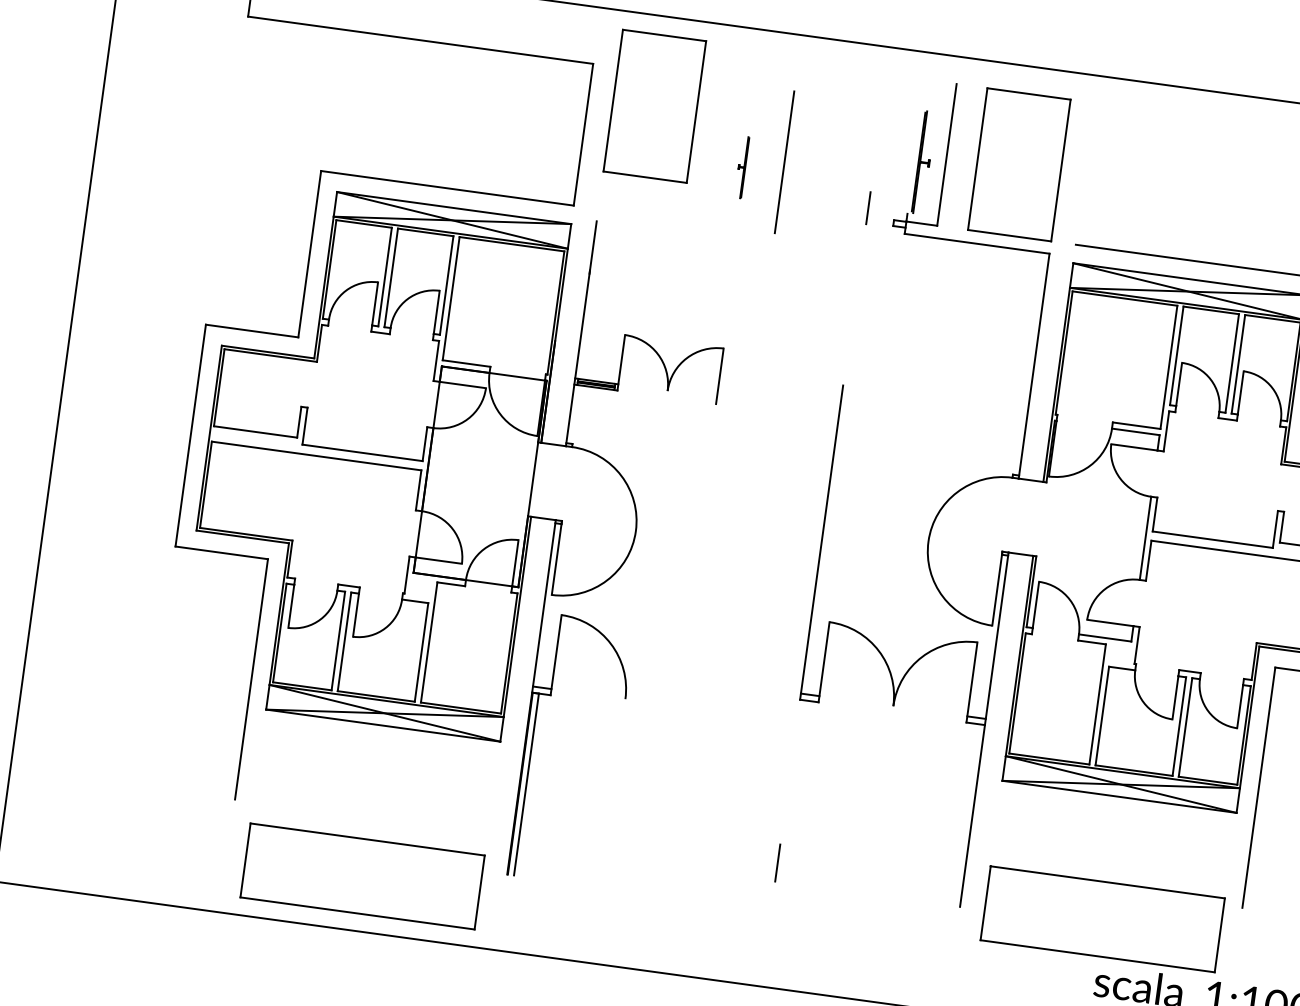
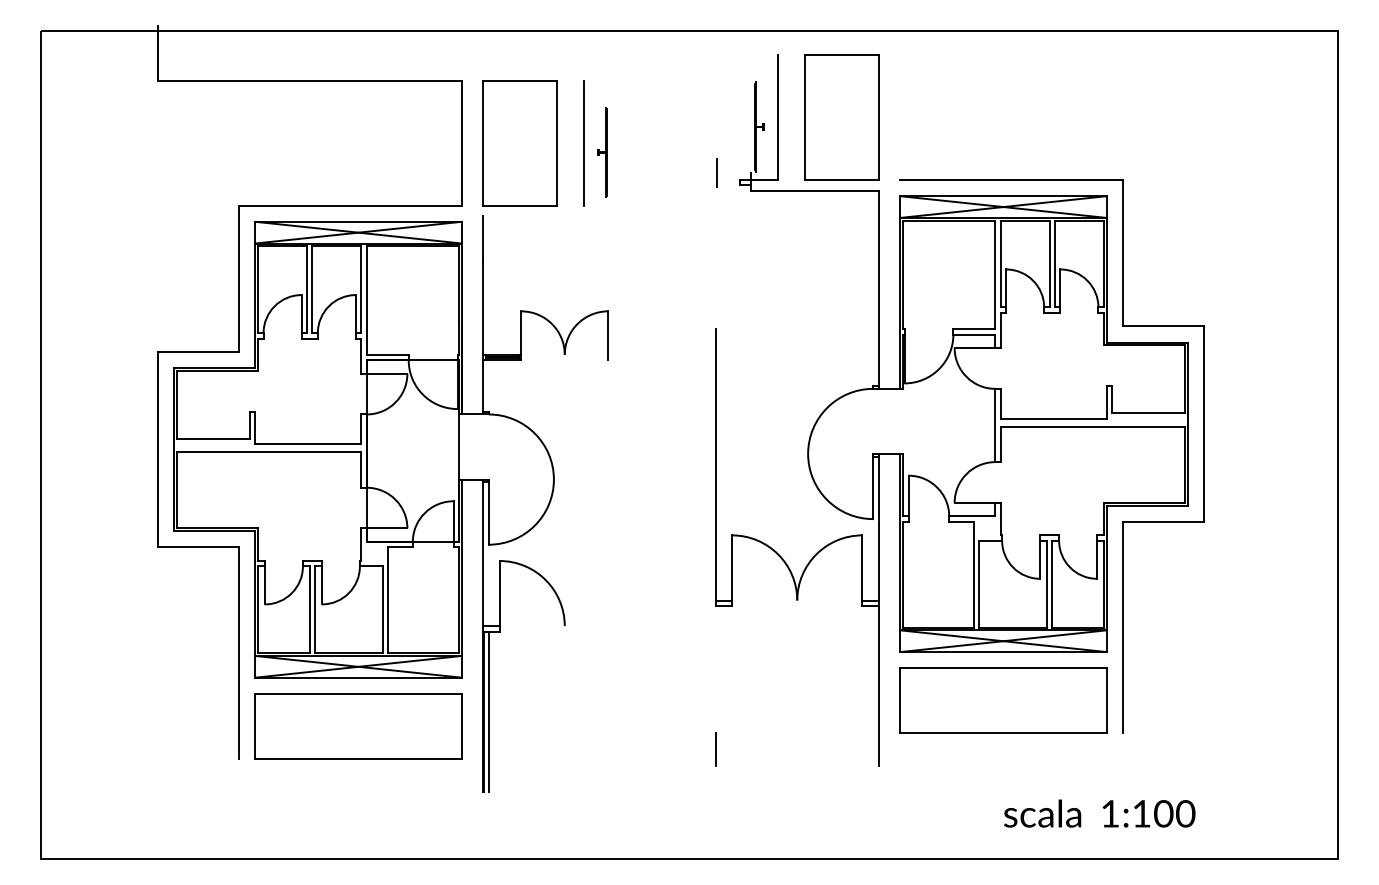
part: (654, 106) -> (519, 143), moved
line: (784, 162) -> (583, 143), moved
part: (741, 167) -> (602, 152), size x1.67
part: (362, 876) -> (358, 726), moved
part: (1102, 918) -> (1003, 700), moved

